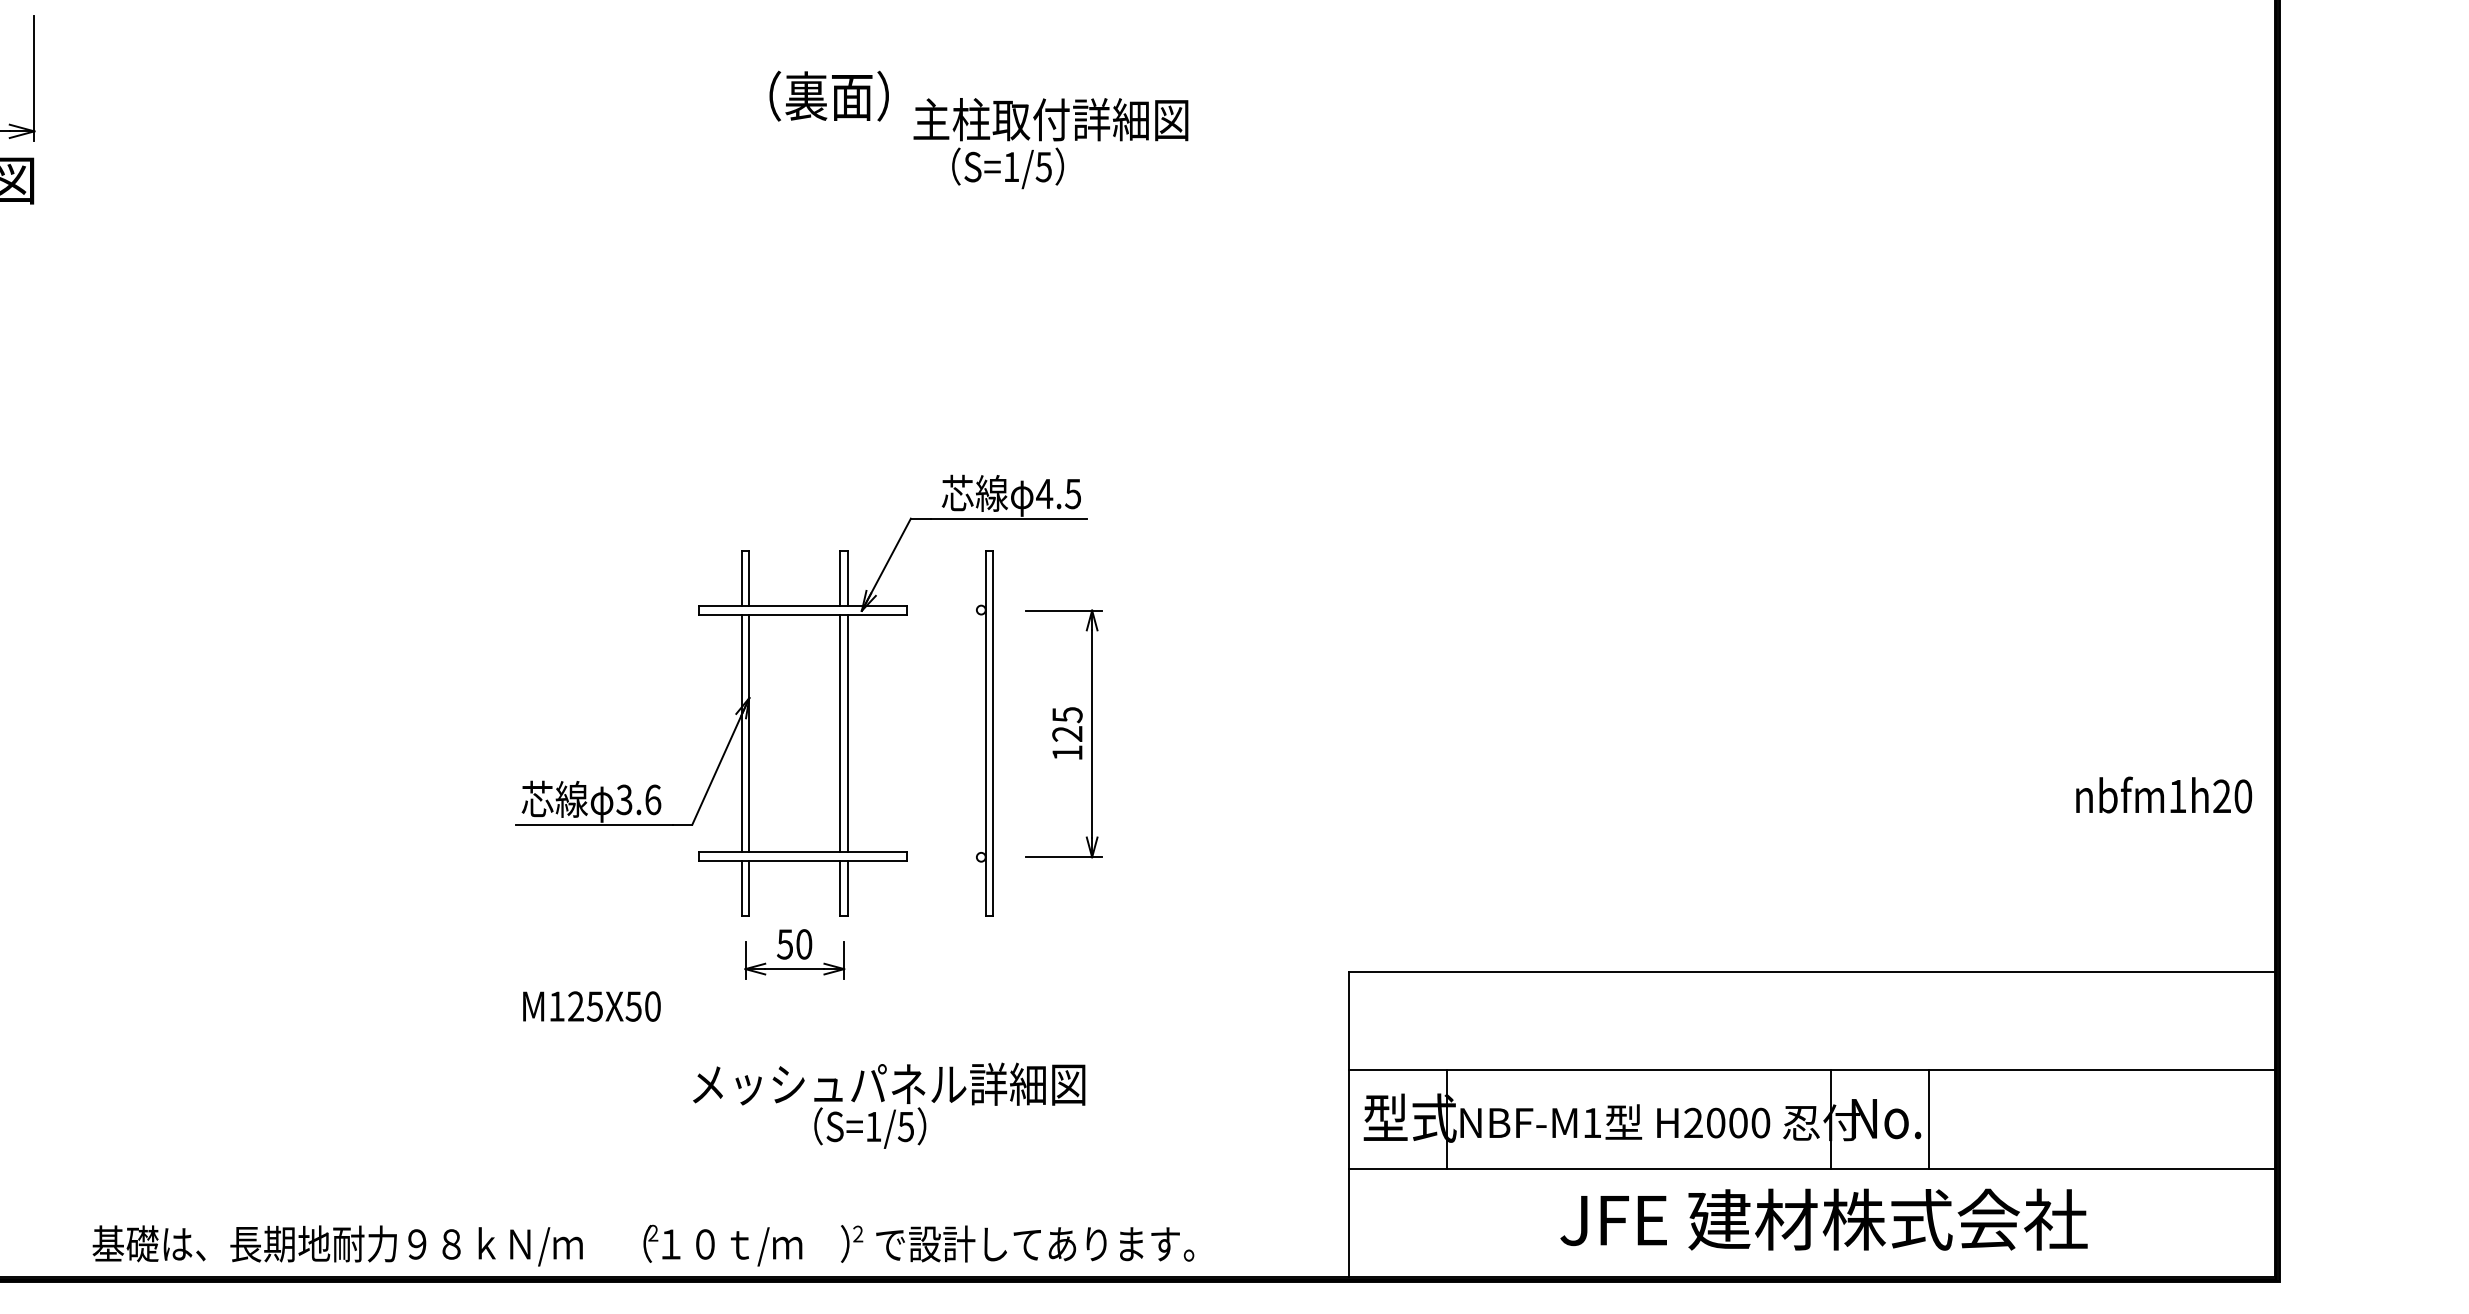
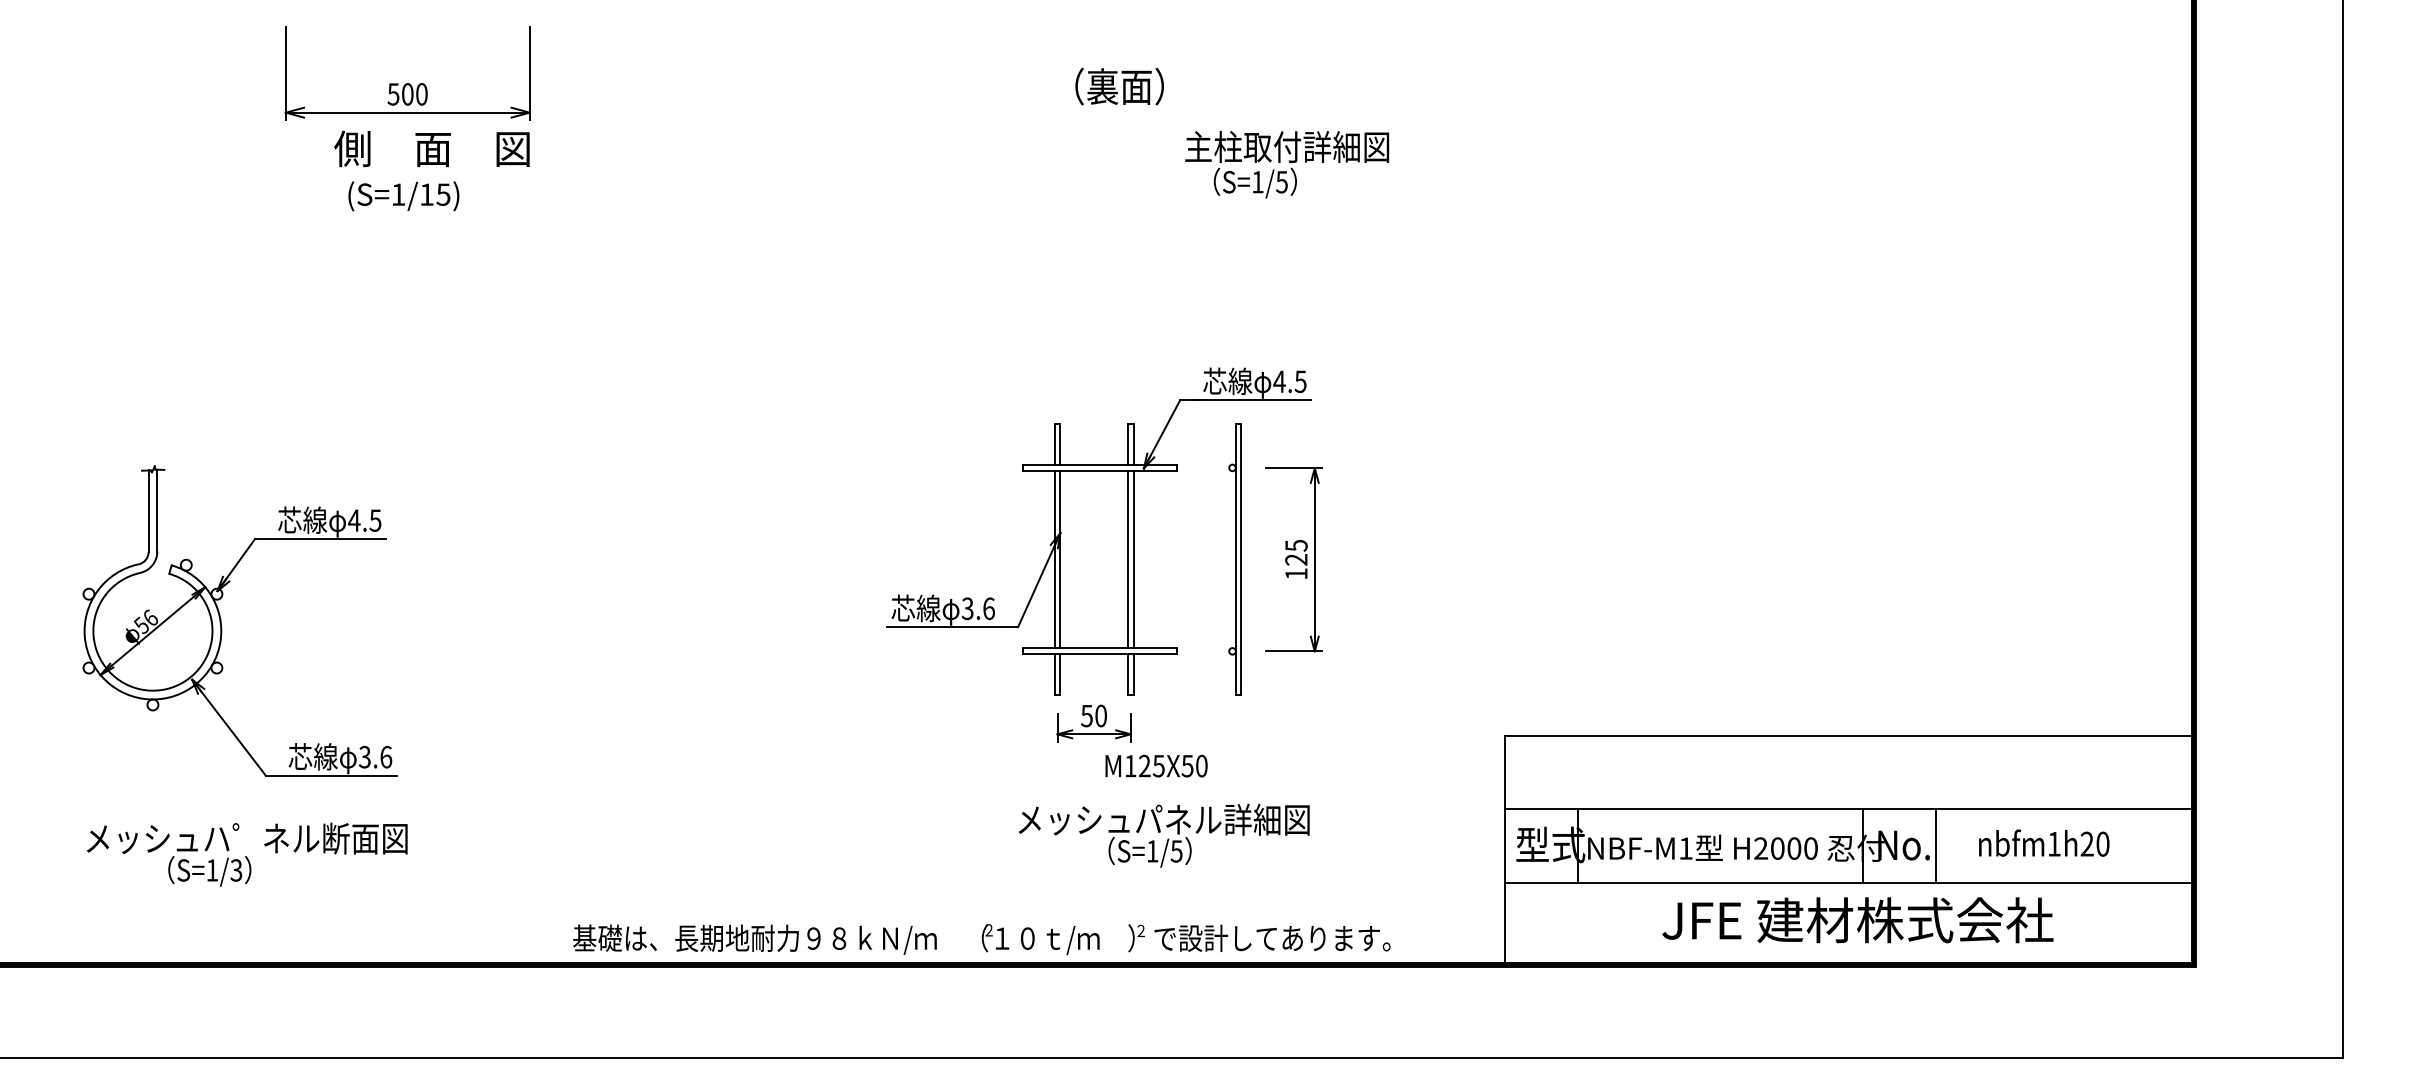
text: (1051, 143) -> (1287, 164), moved
text: (2164, 794) -> (2044, 842), moved
text: (591, 1005) -> (1156, 765), moved

